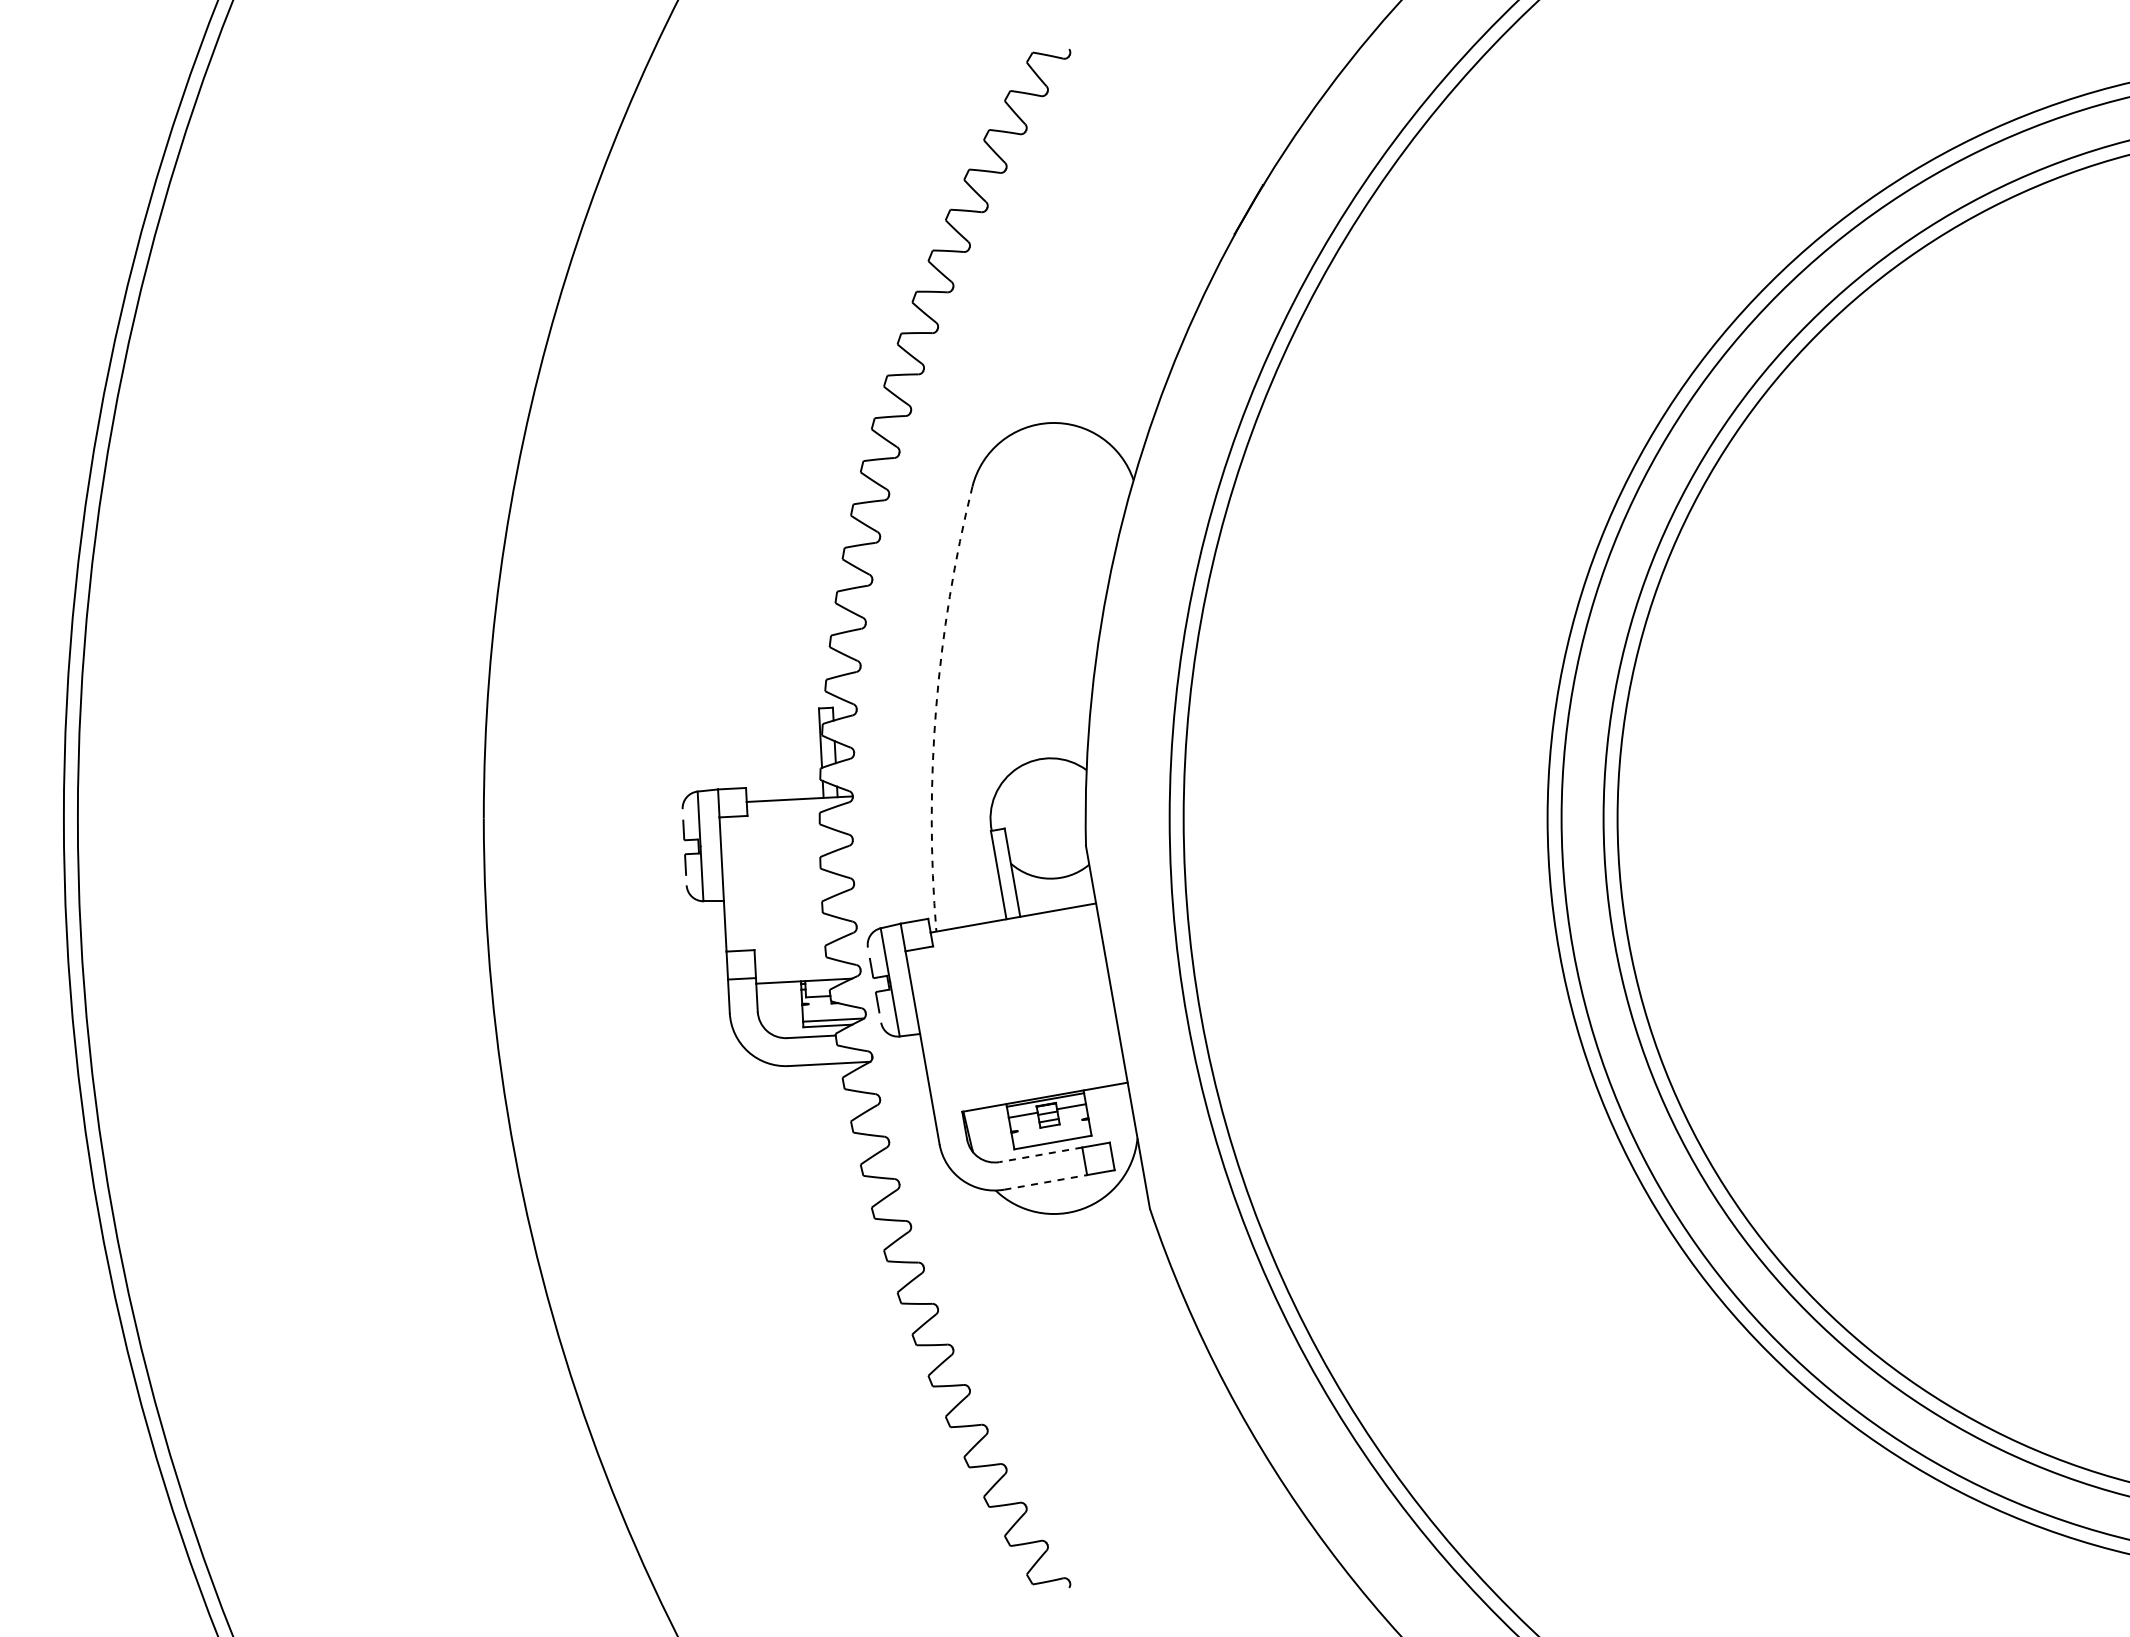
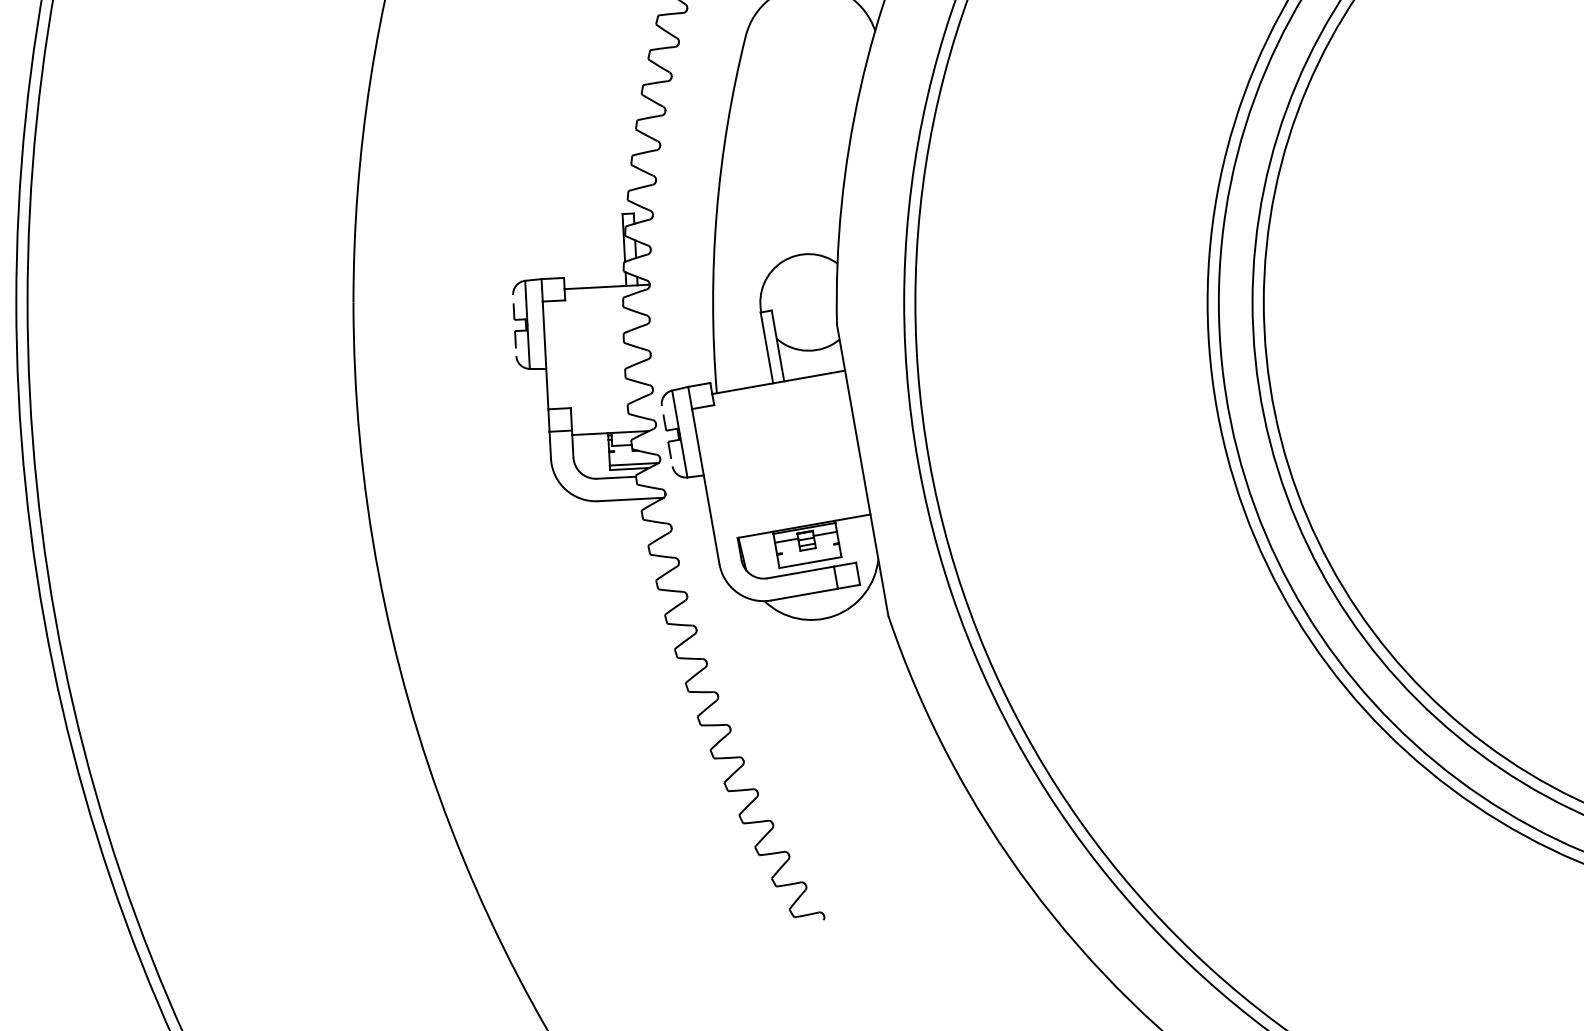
arc: (936, 707) -> (716, 213), dashed -> solid
line: (1040, 1154) -> (800, 572), dashed -> solid
line: (1045, 1182) -> (804, 594), dashed -> solid

